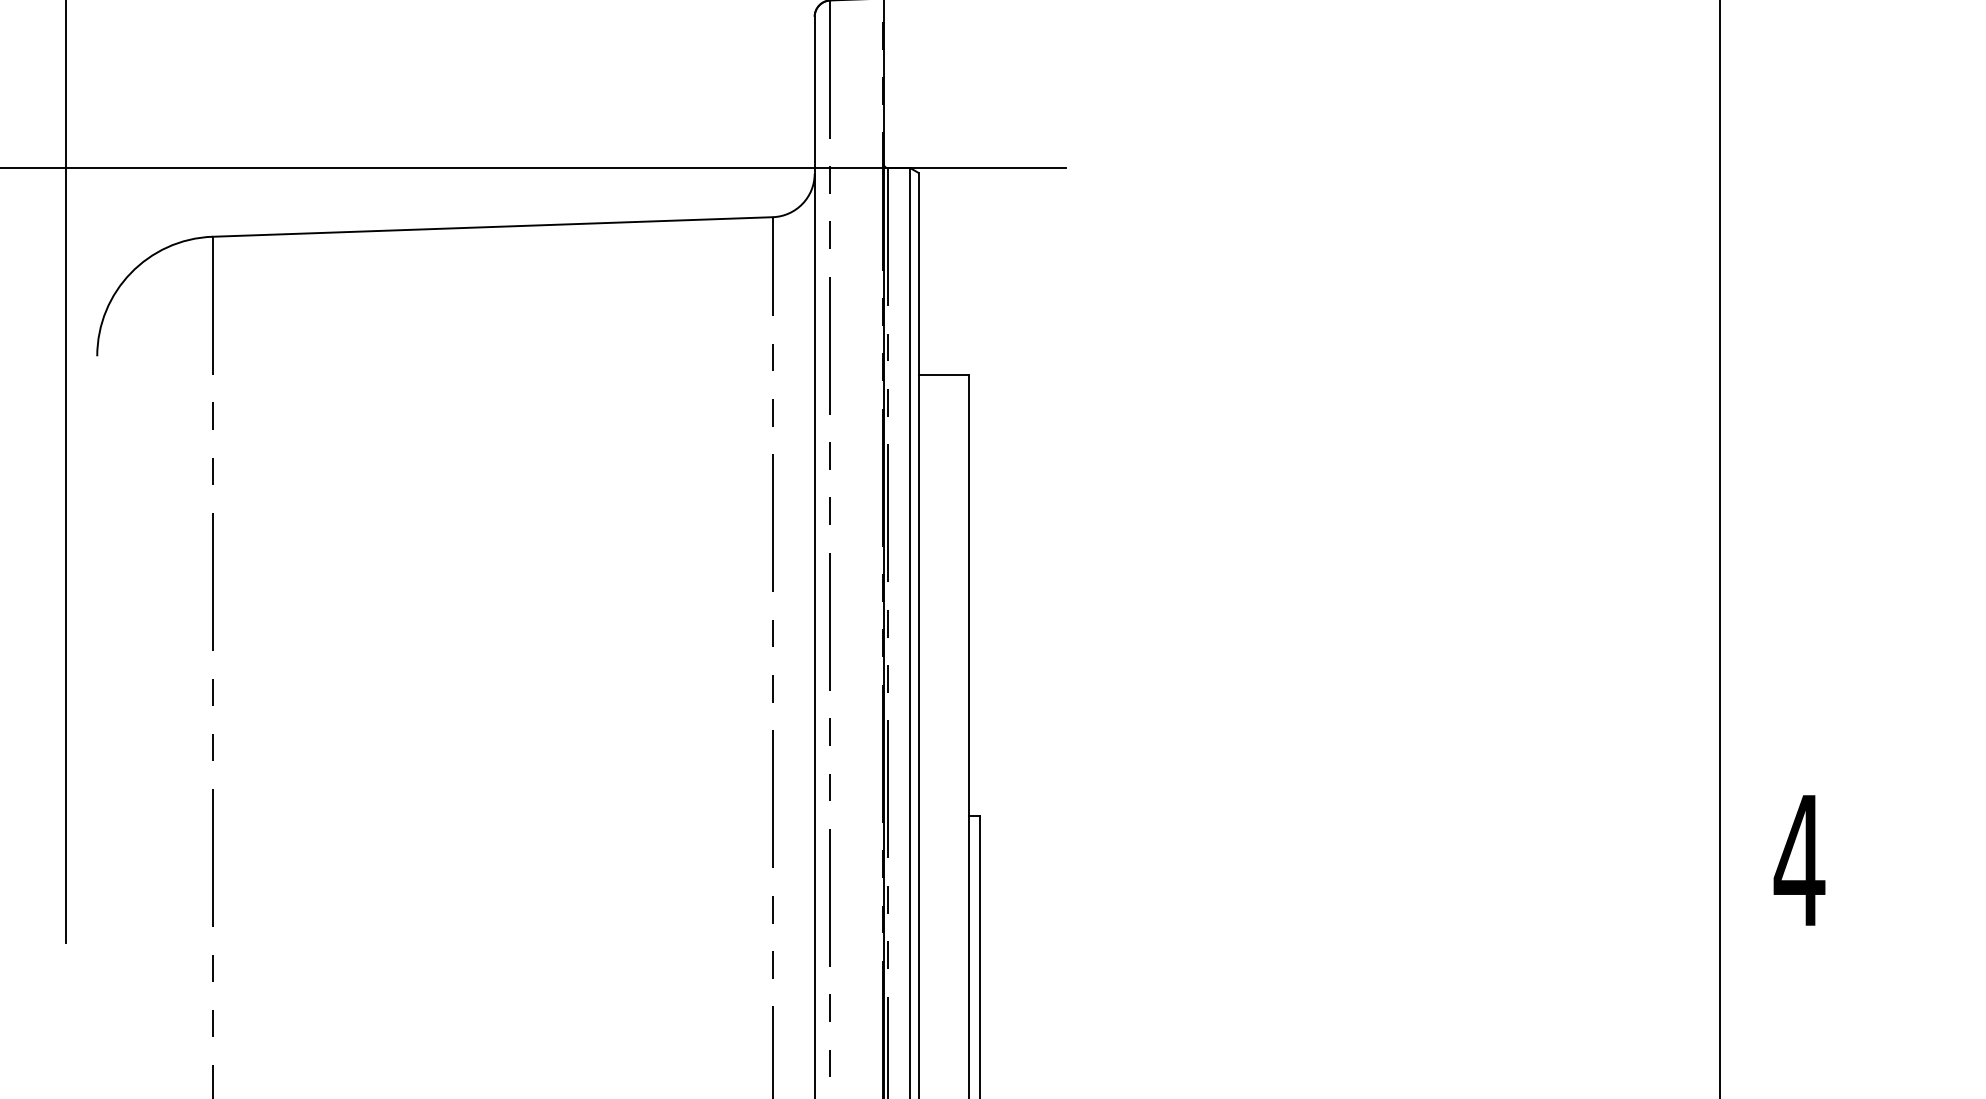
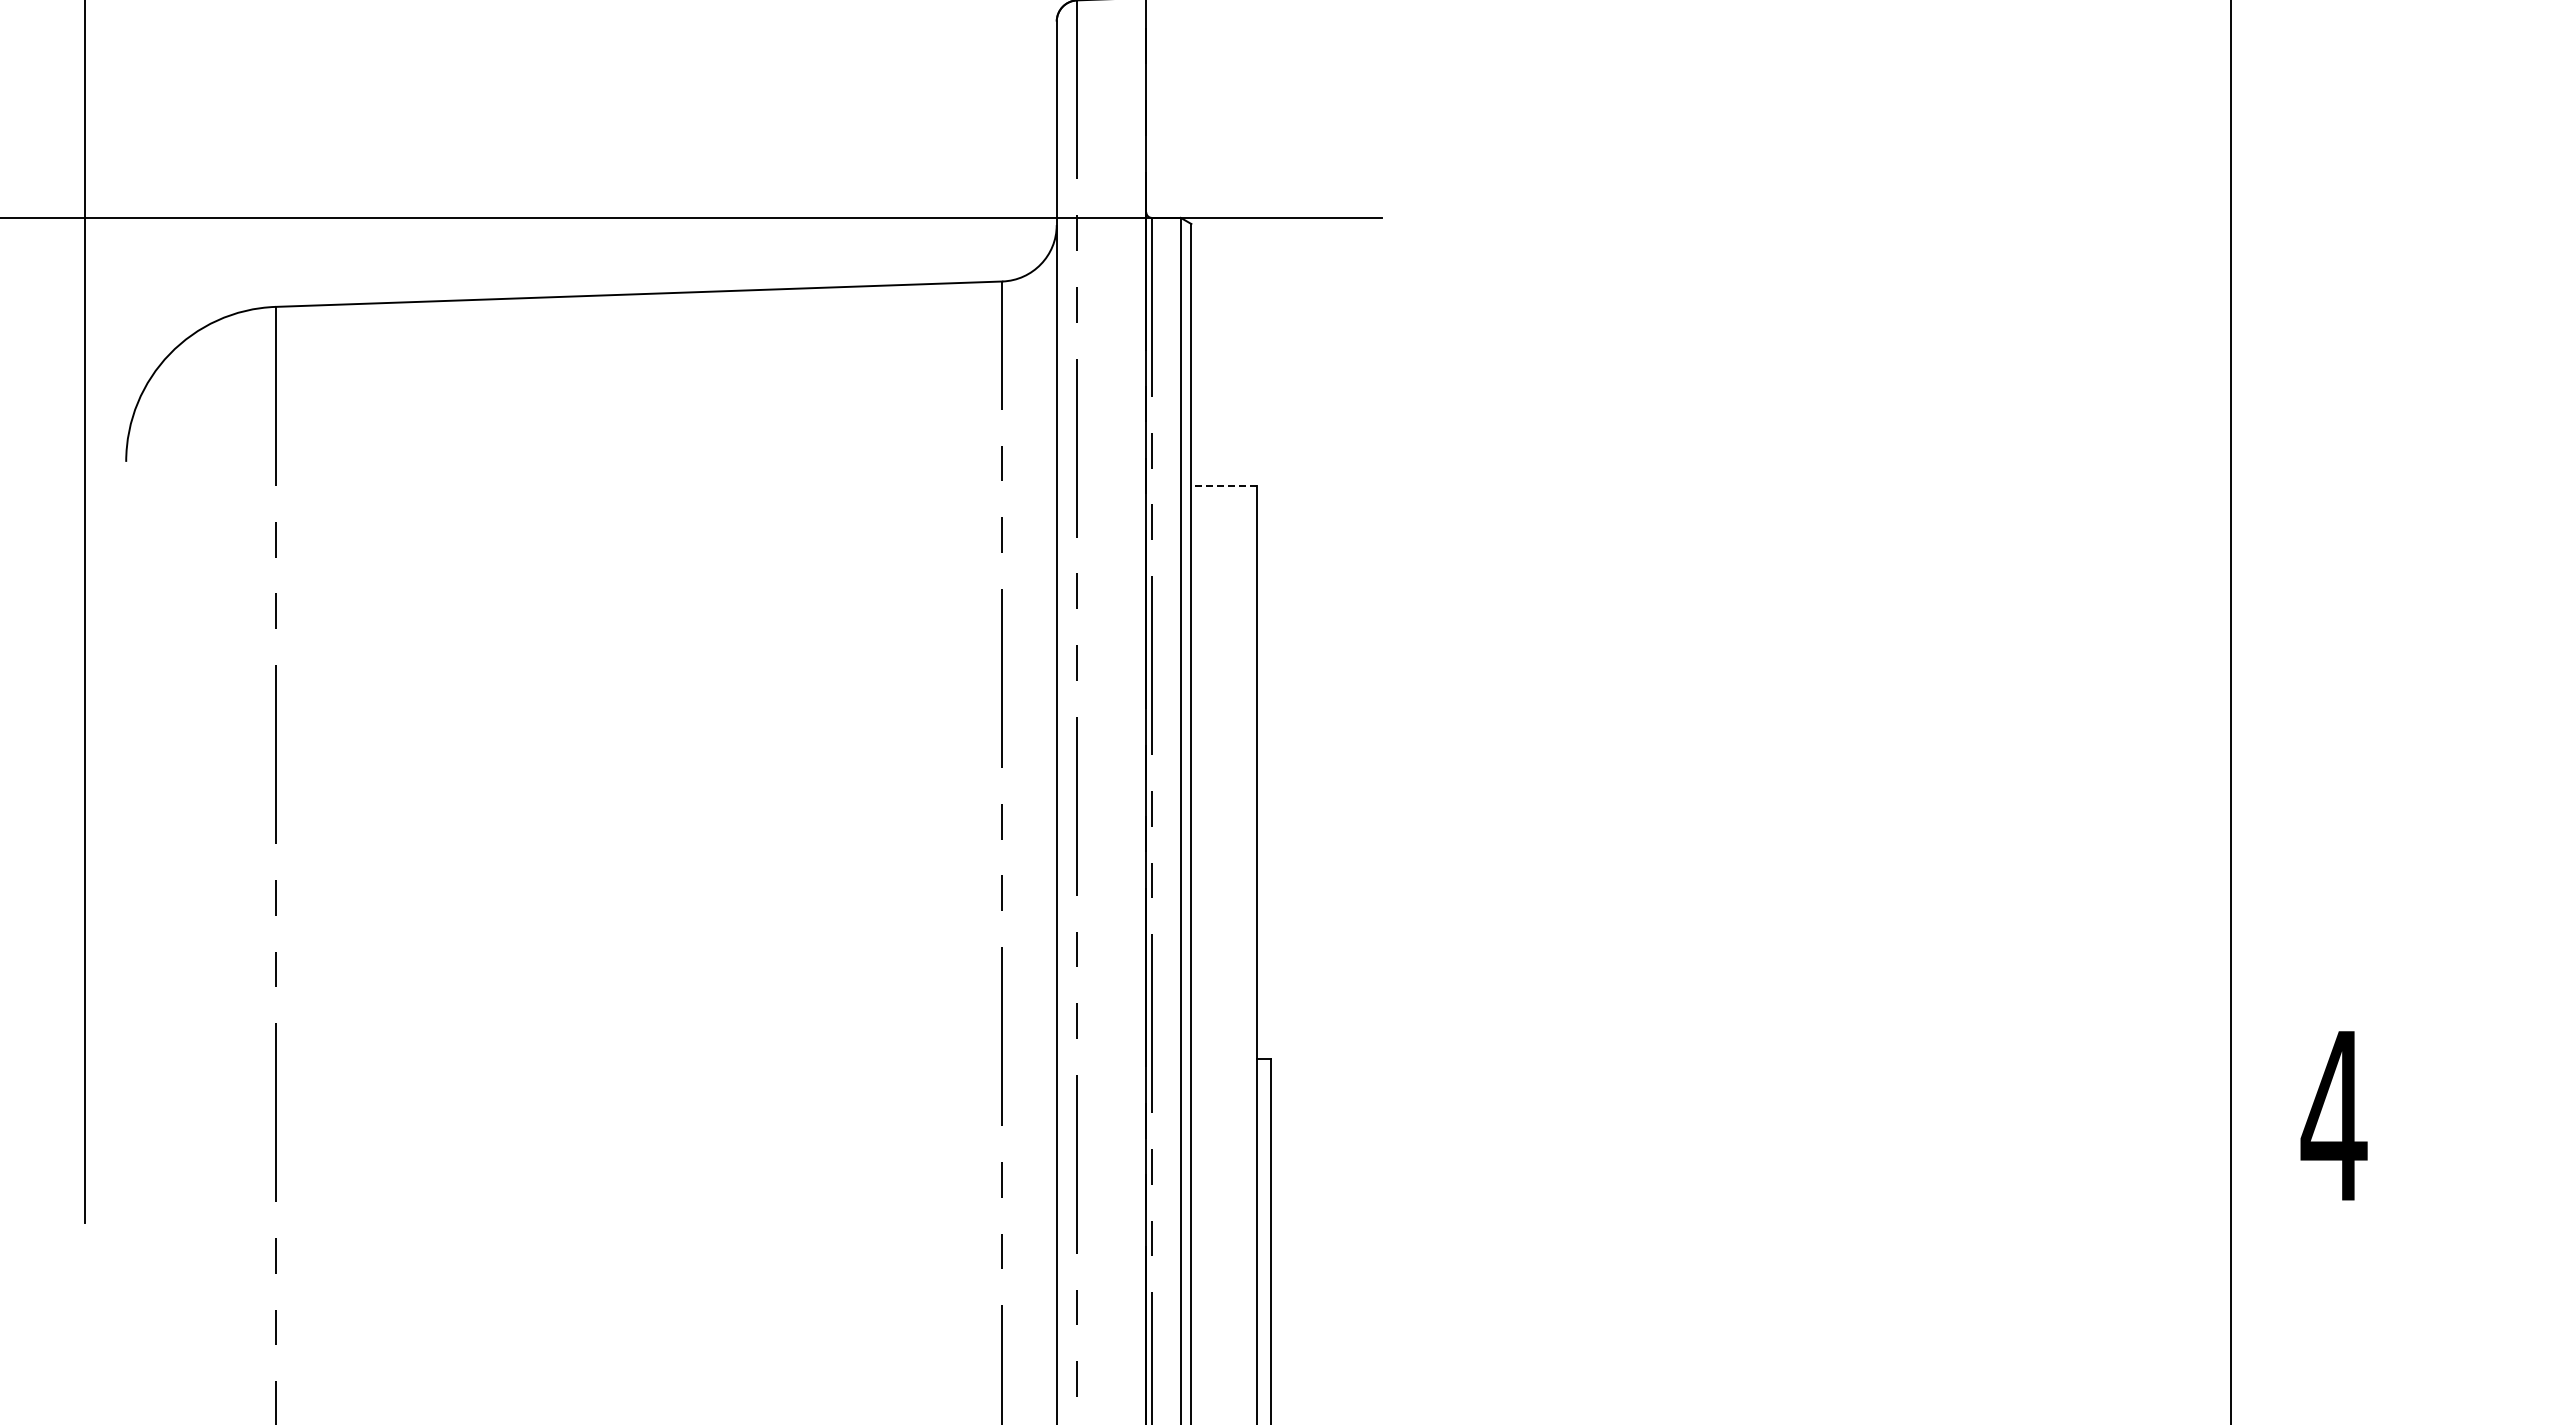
line: (944, 375) -> (1224, 486), solid -> dashed

